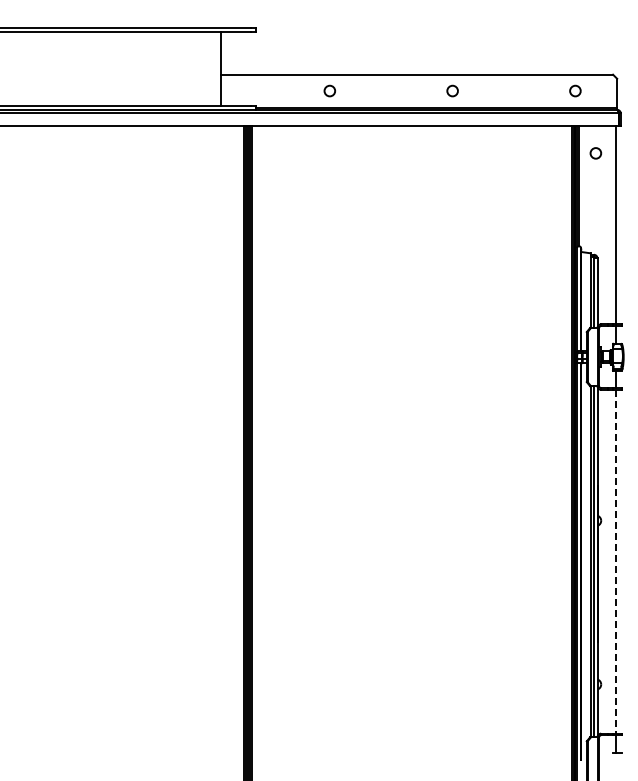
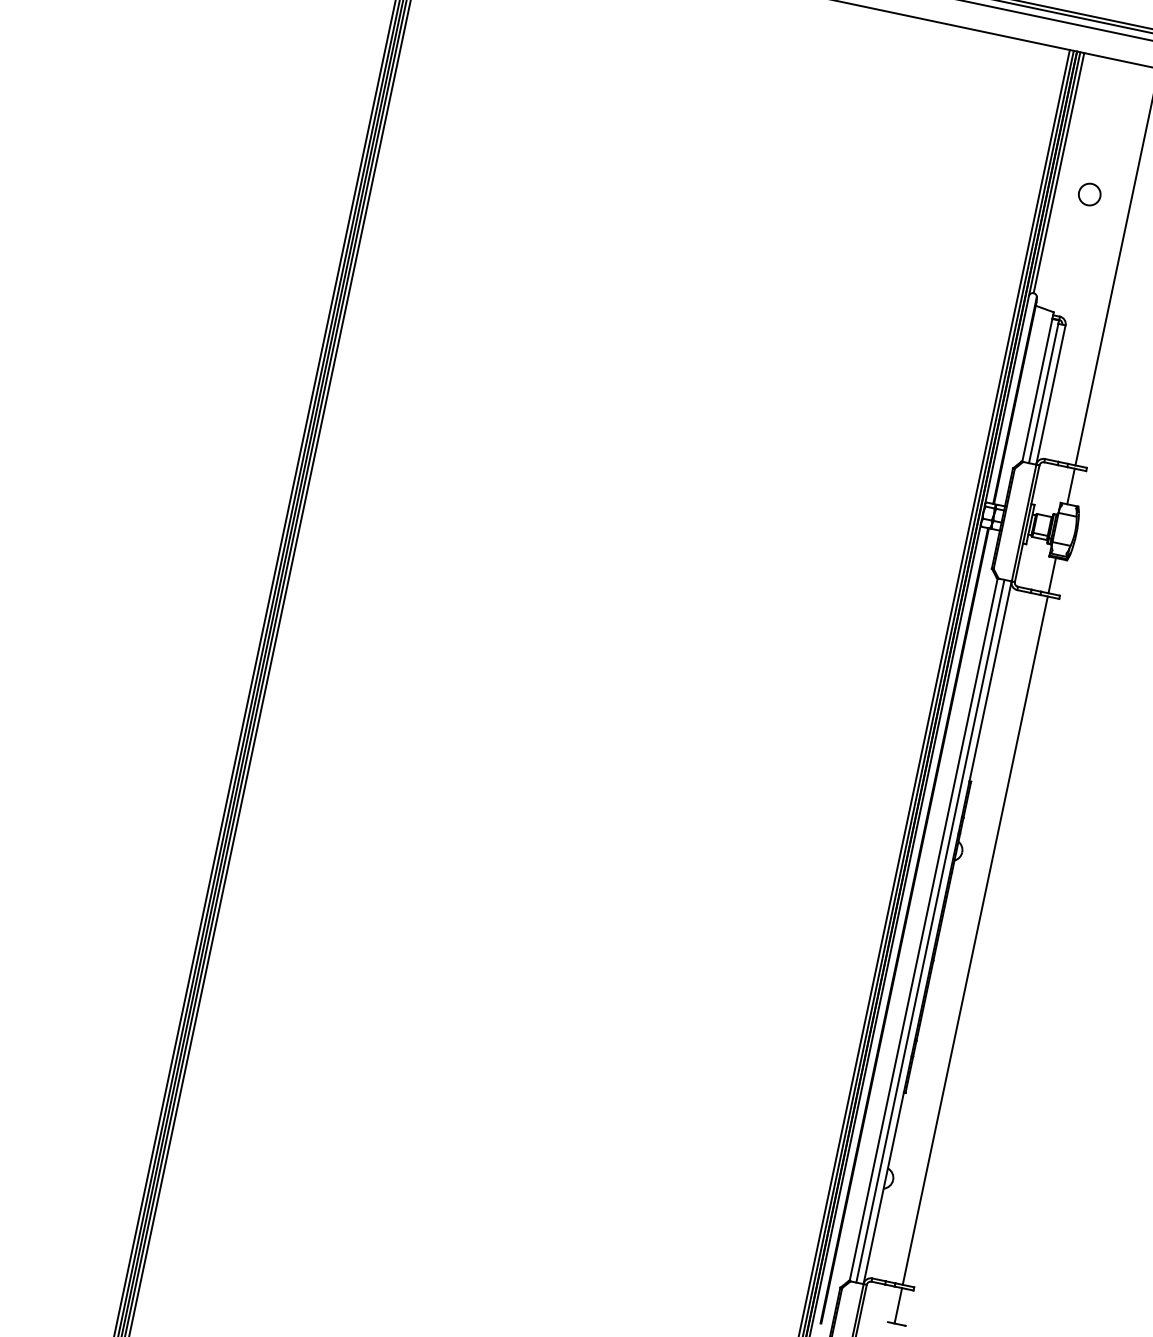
circle: (595, 153) -> (1088, 194), moved
line: (616, 561) -> (975, 940), dashed -> solid

